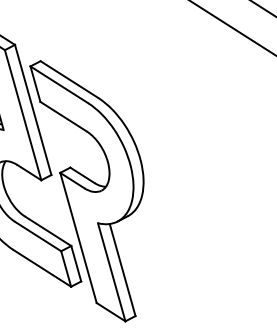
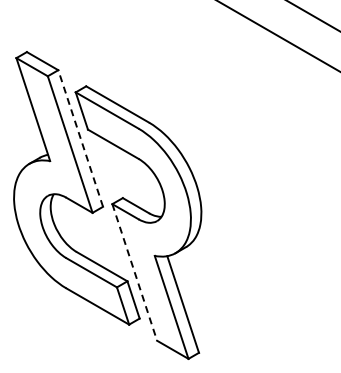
line: (33, 109) -> (80, 138), solid -> dashed
line: (78, 237) -> (134, 272), solid -> dashed

